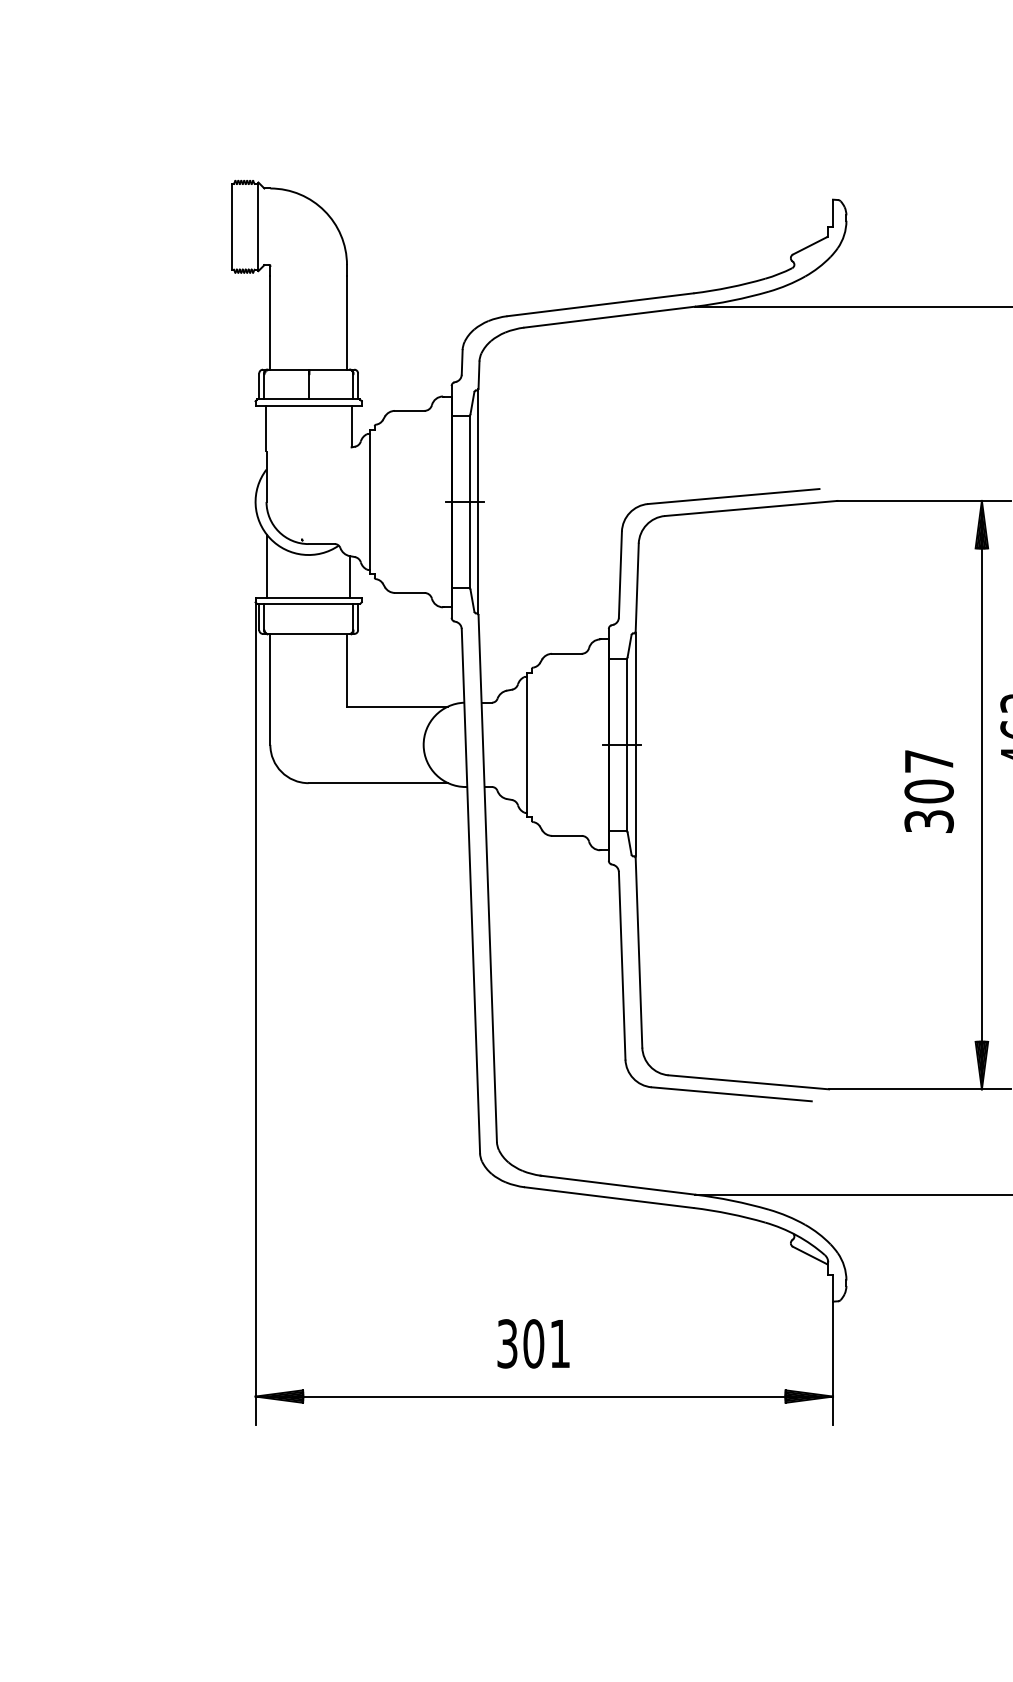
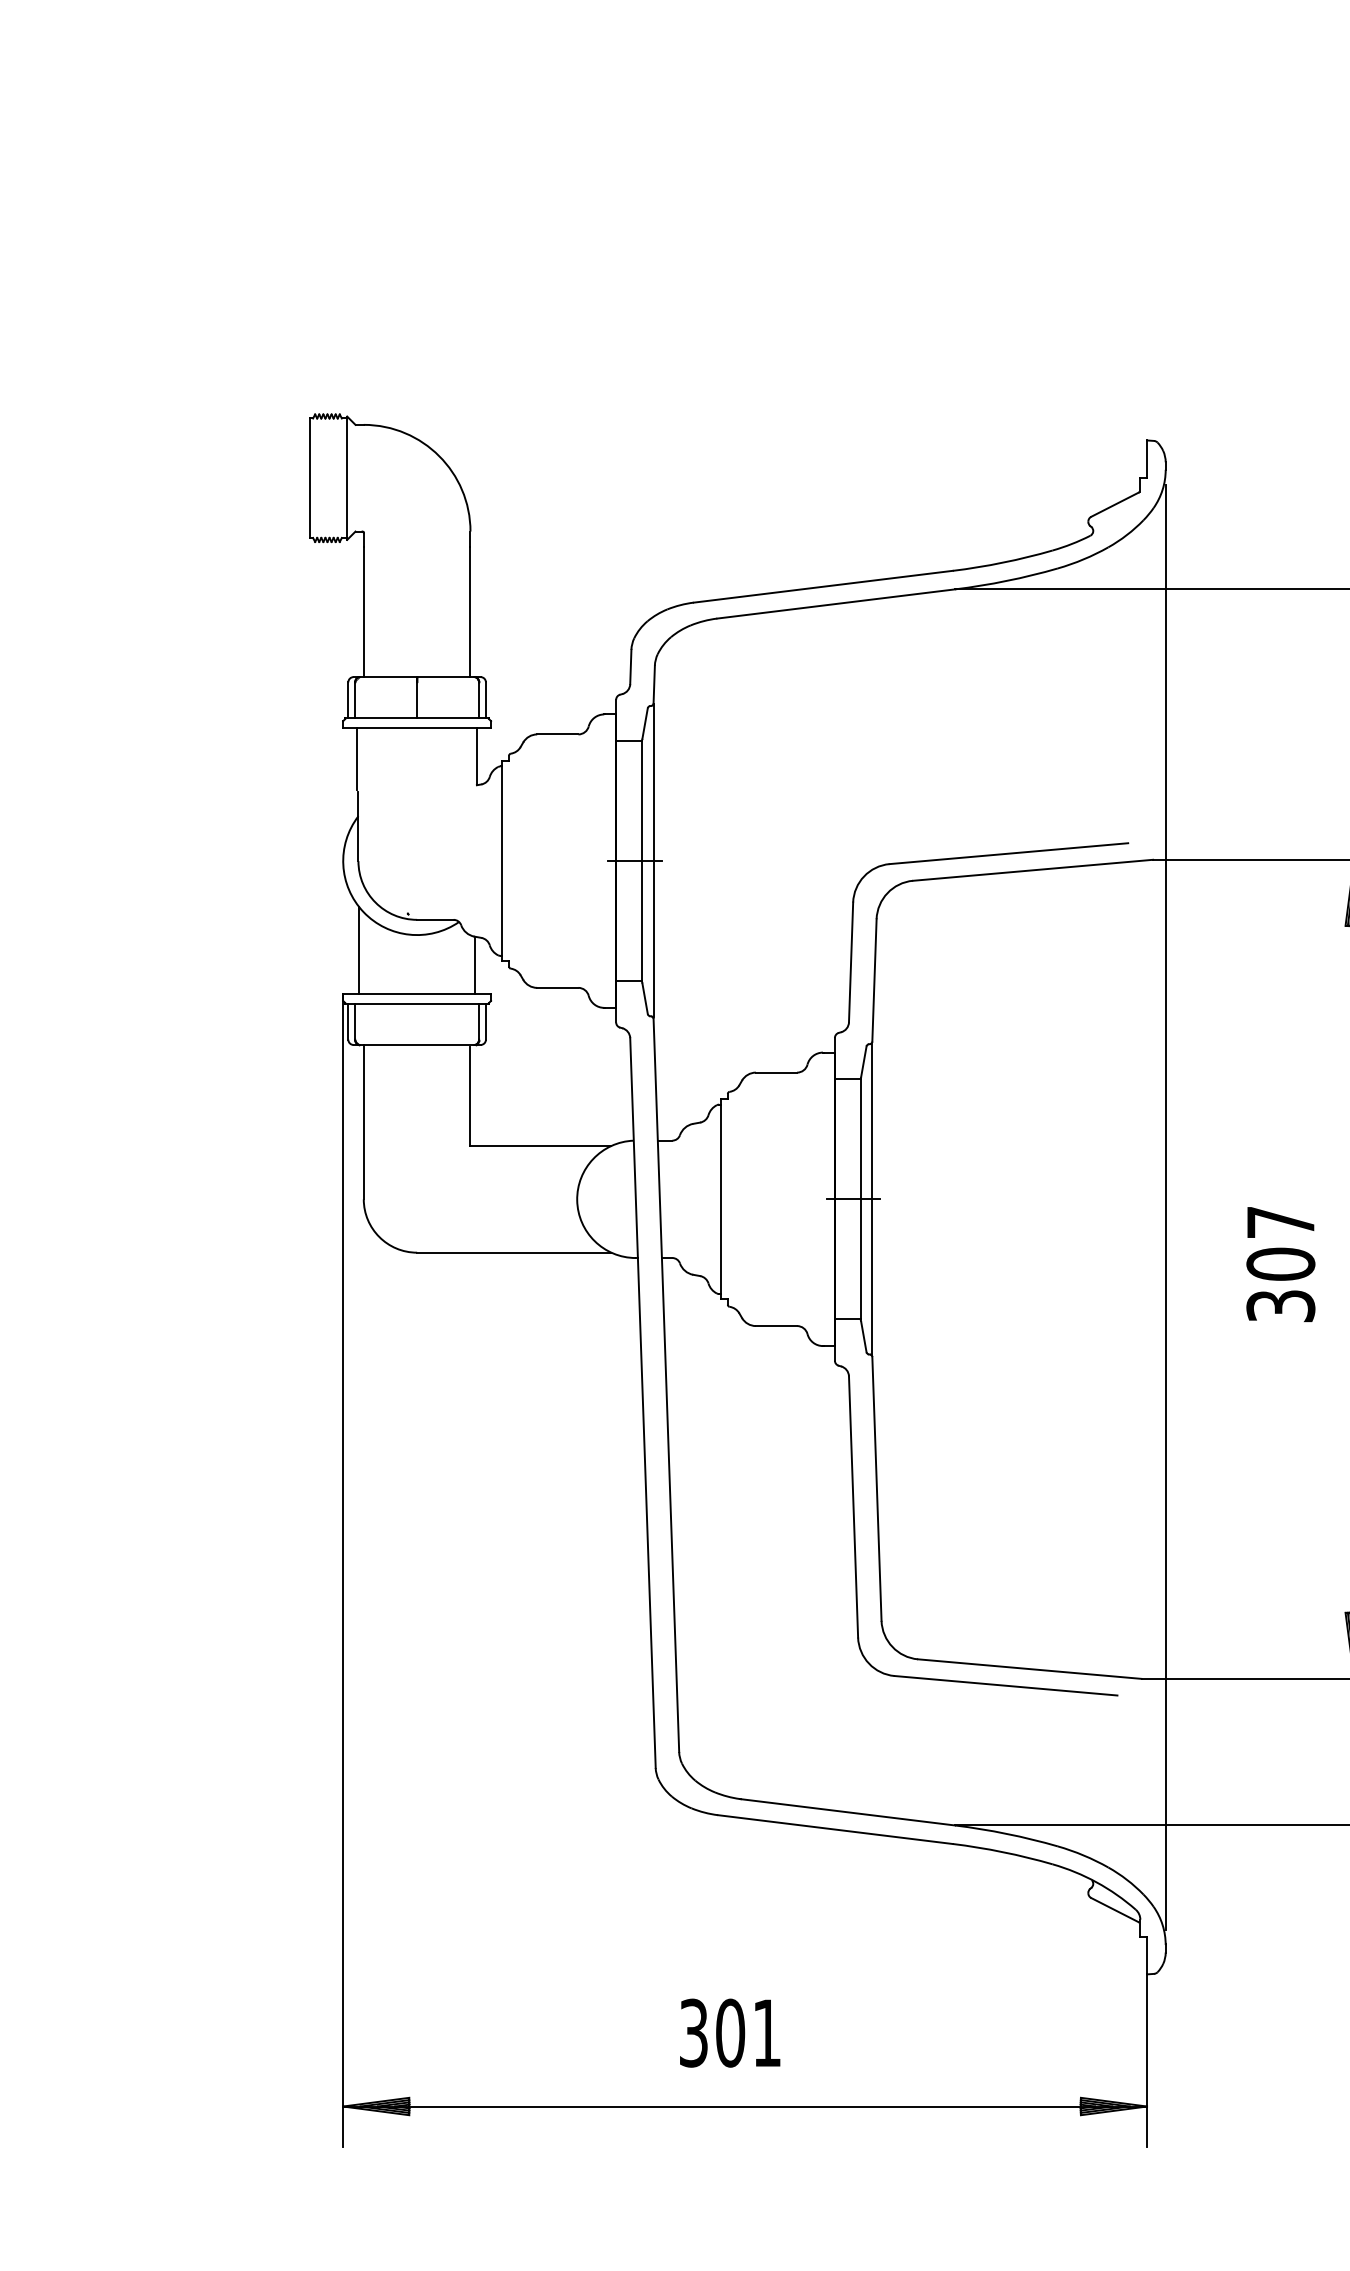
line: (846, 750) -> (1165, 1207), added

